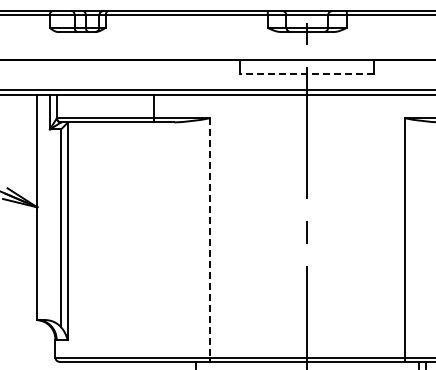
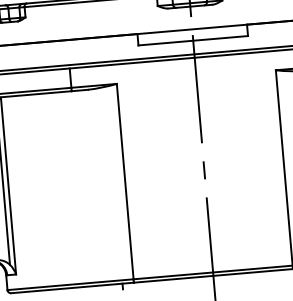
line: (306, 73) -> (192, 40), dashed -> solid
line: (209, 237) -> (124, 181), dashed -> solid

